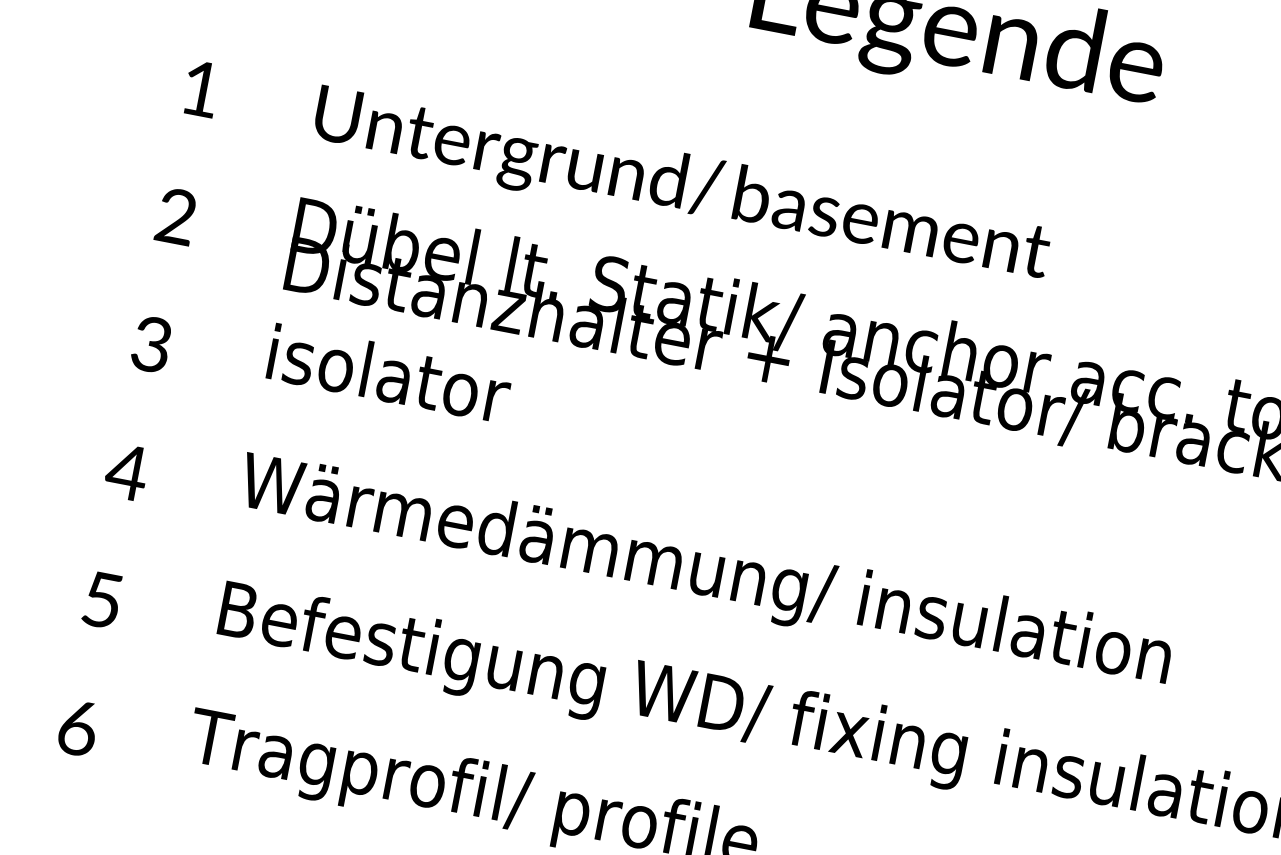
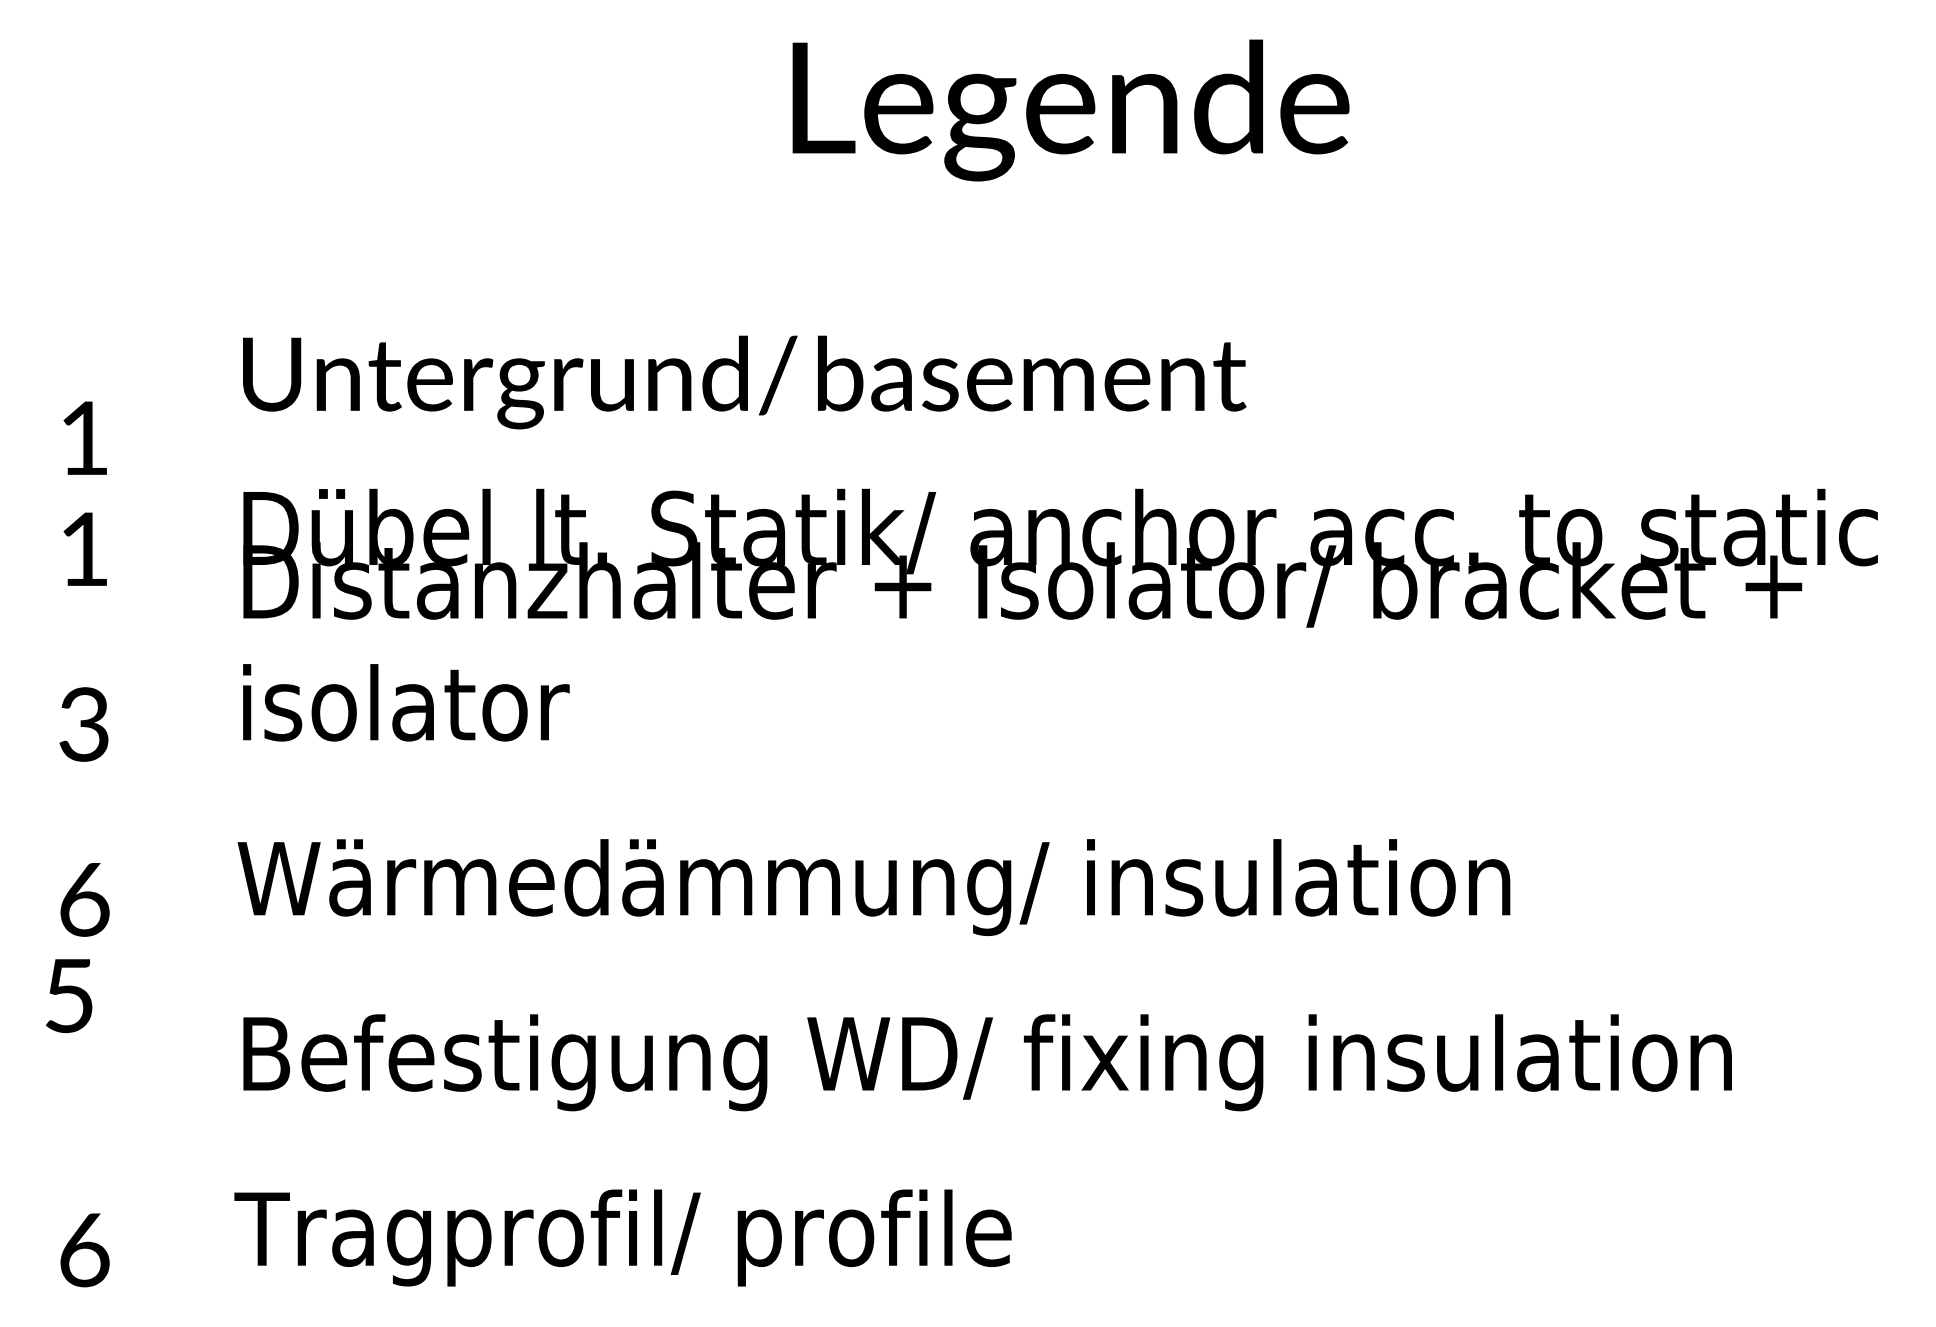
text: (201, 88) -> (84, 437), moved
text: (175, 215) -> (83, 548), 2 -> 1
text: (126, 472) -> (83, 899), 4 -> 6
text: (102, 600) -> (69, 996), moved

